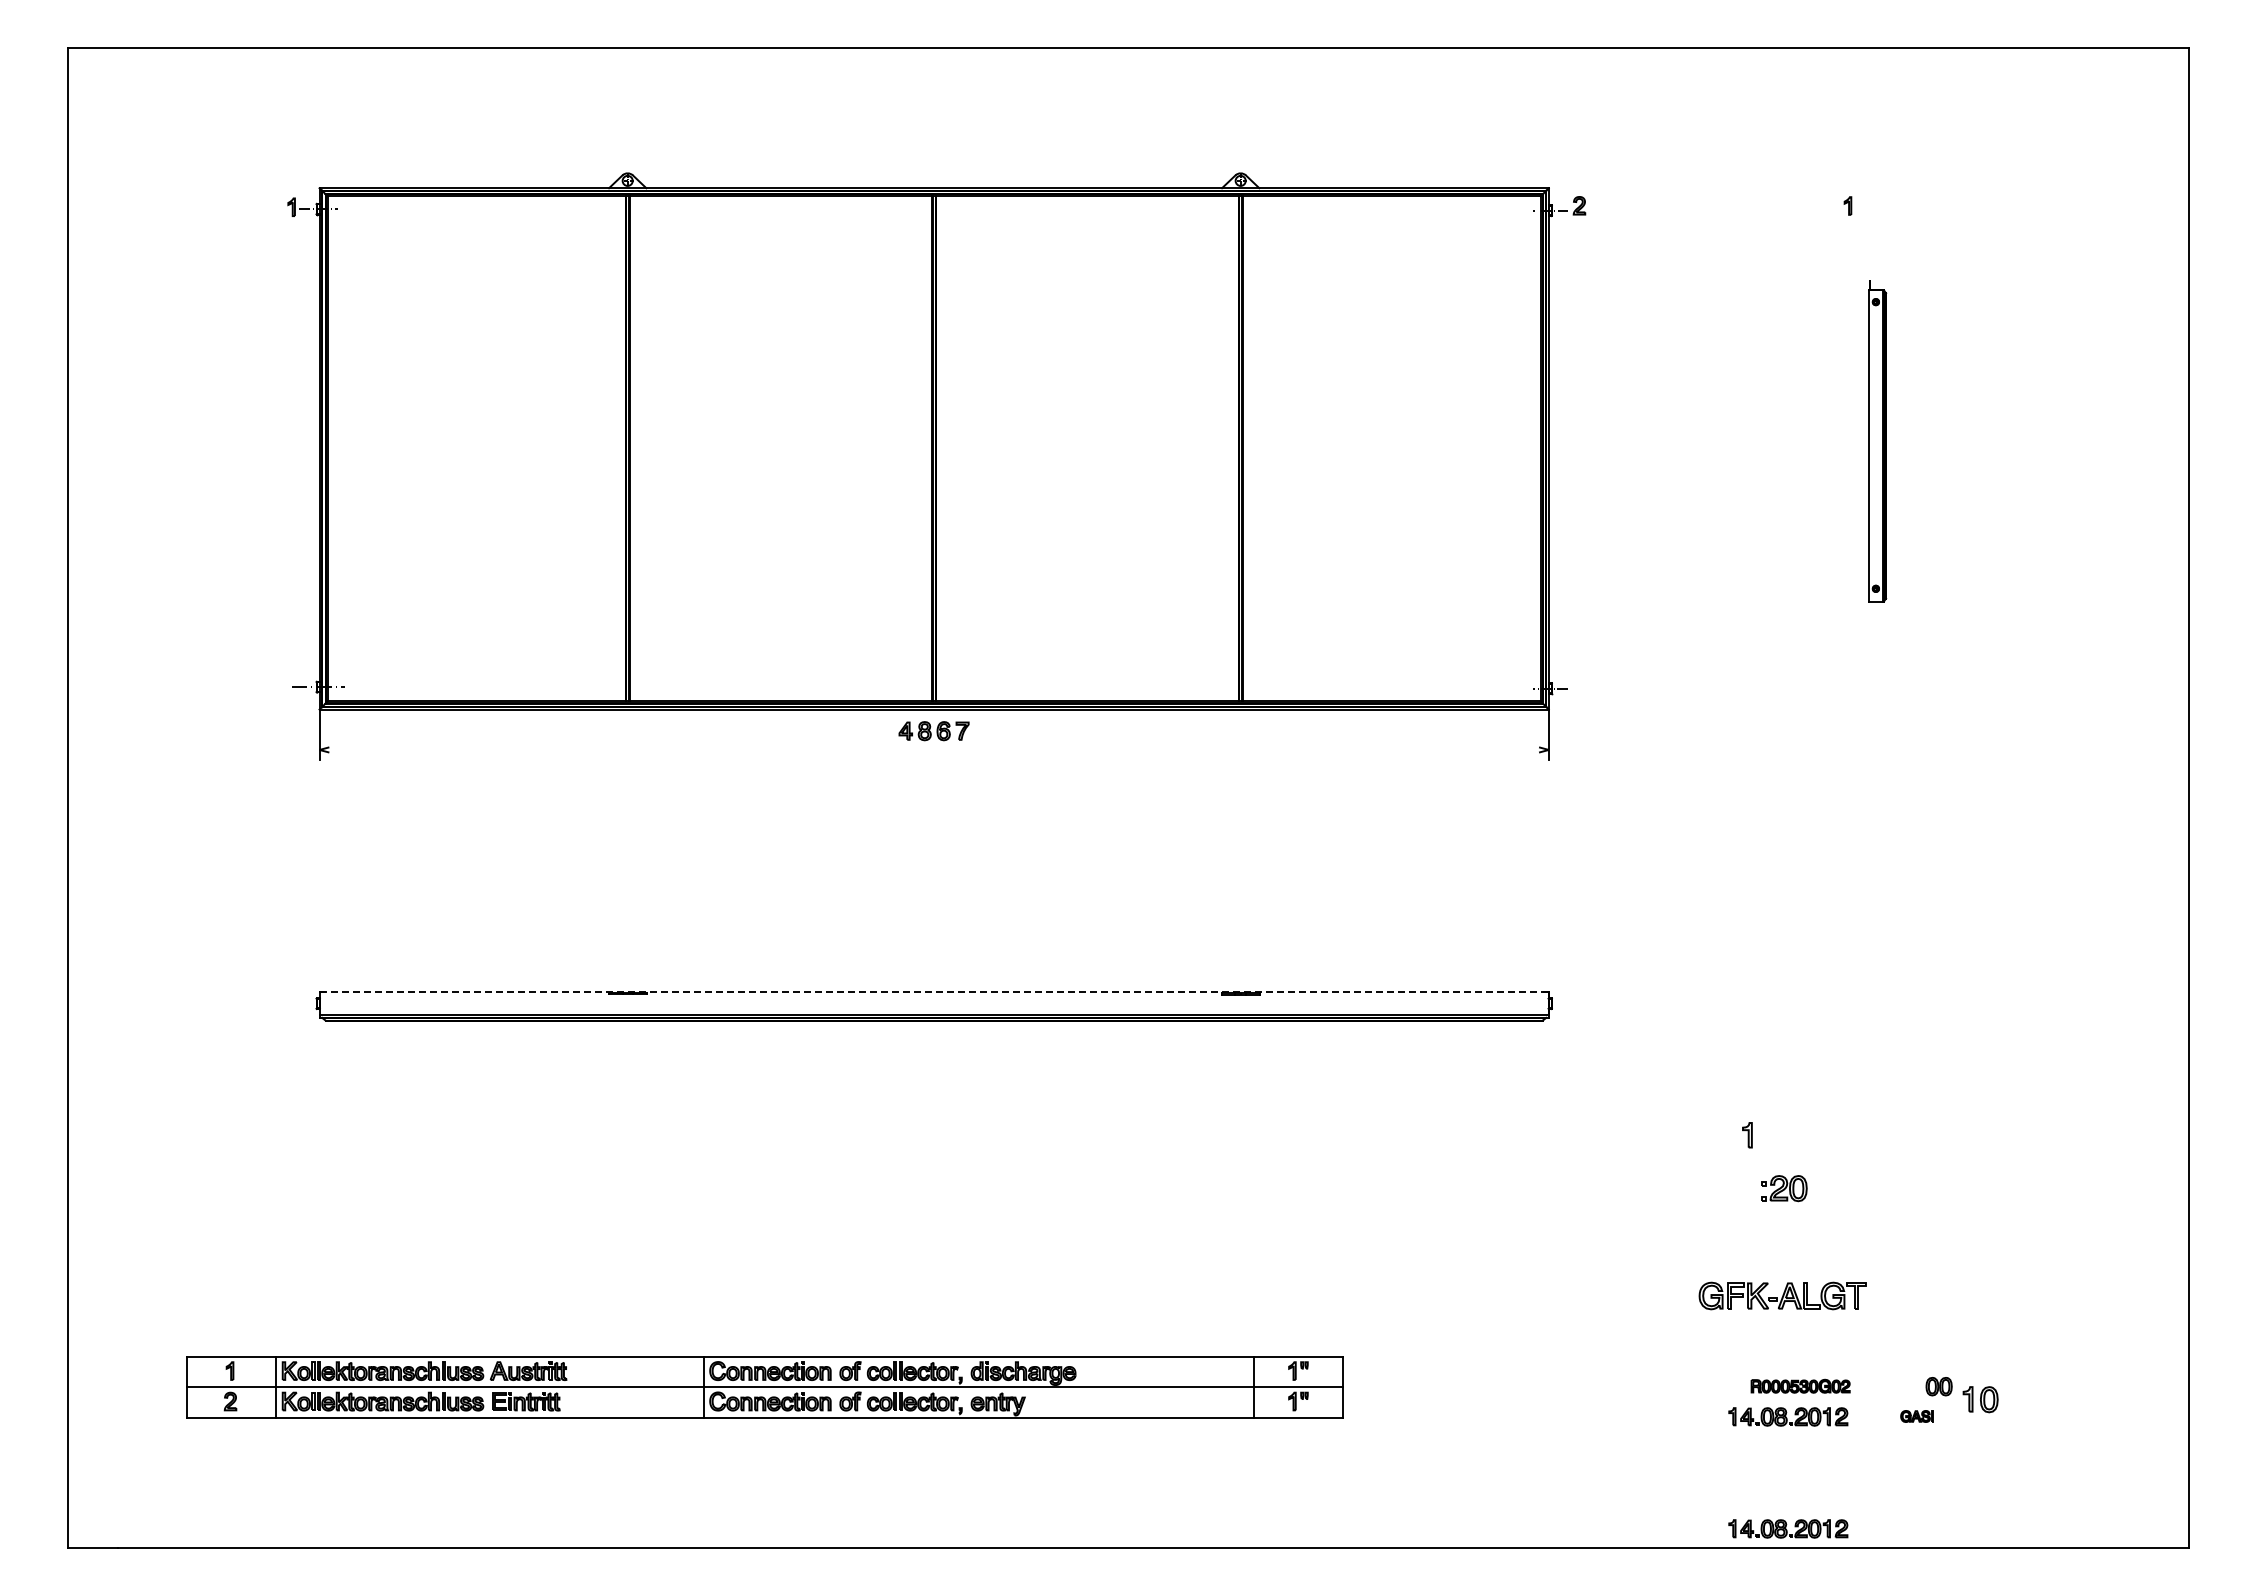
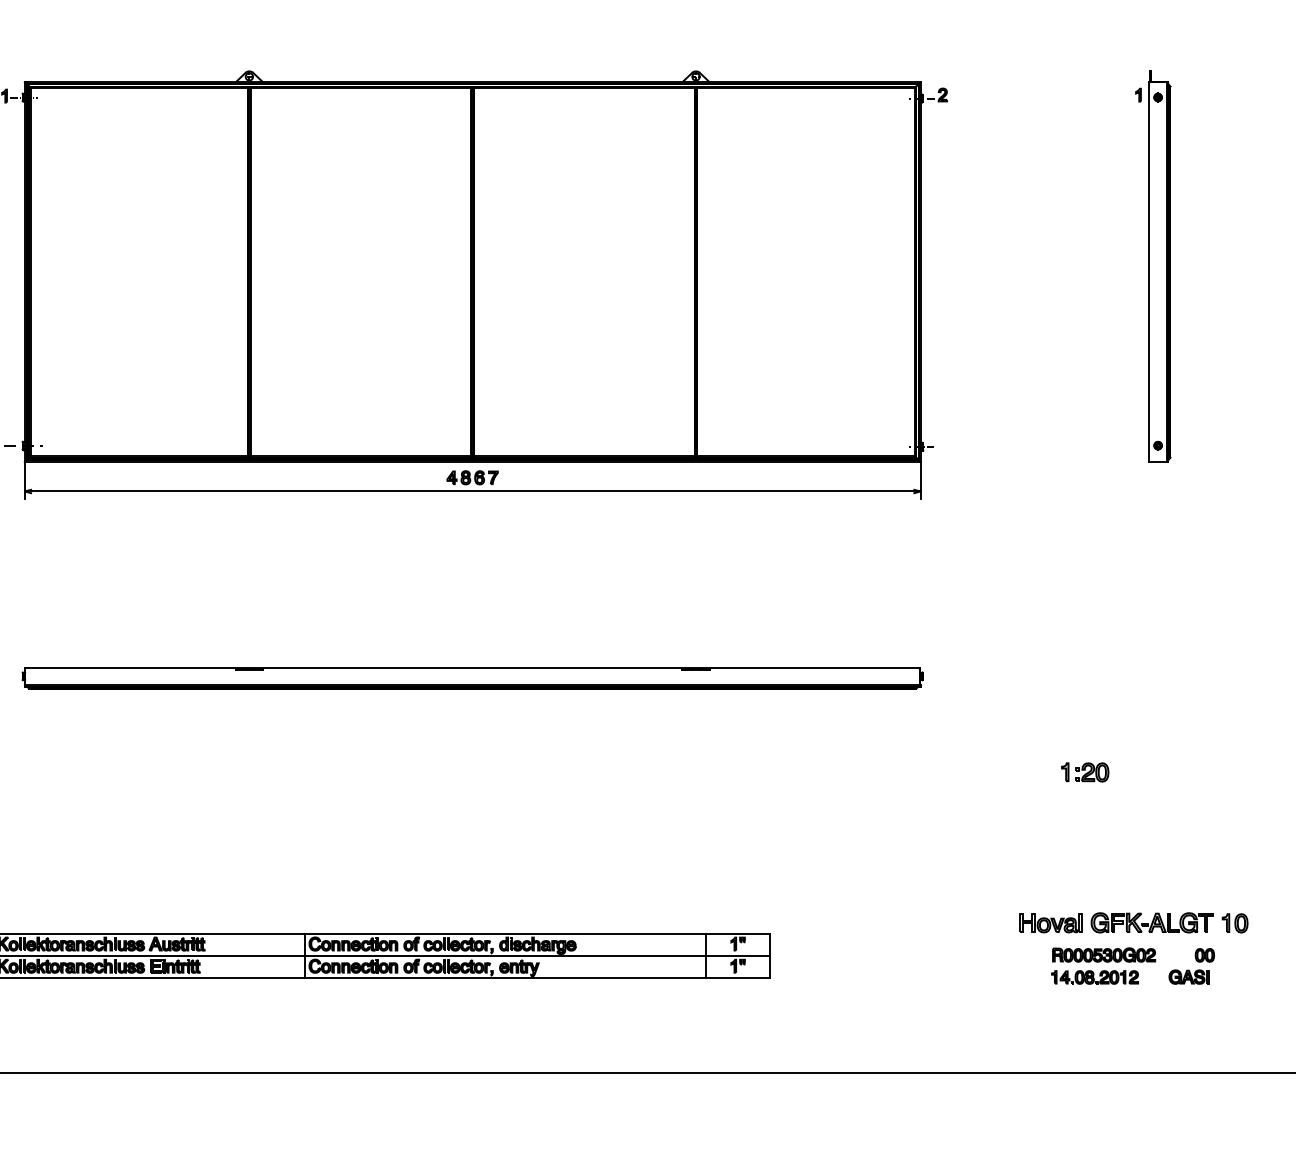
part: (1877, 441) -> (1160, 266), size x1.67
line: (933, 749) -> (472, 491), added
line: (934, 991) -> (472, 667), dashed -> solid
part: (1784, 1188) -> (1092, 772), moved
part: (1782, 1295) -> (1151, 922), moved
part: (1727, 1342) -> (1050, 923), added
part: (1800, 1386) -> (1103, 955), size x1.43
part: (1980, 1399) -> (1235, 923), moved
part: (1916, 1416) -> (1188, 977), size x1.67
part: (1788, 1528) -> (1095, 1058), removed

